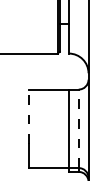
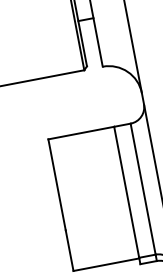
line: (29, 116) -> (57, 184), dashed -> solid
line: (78, 128) -> (142, 188), dashed -> solid

